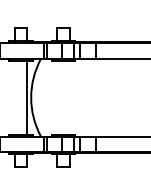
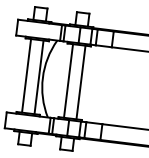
line: (14, 97) -> (26, 75), added
line: (57, 97) -> (69, 80), added
line: (69, 97) -> (80, 82), added

